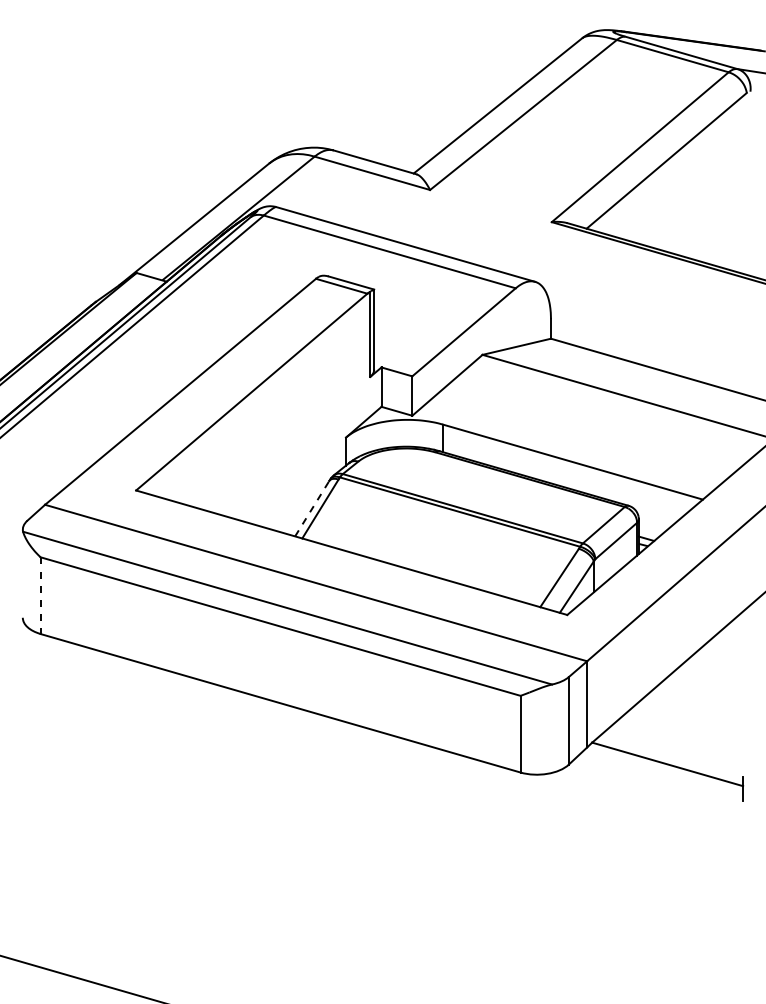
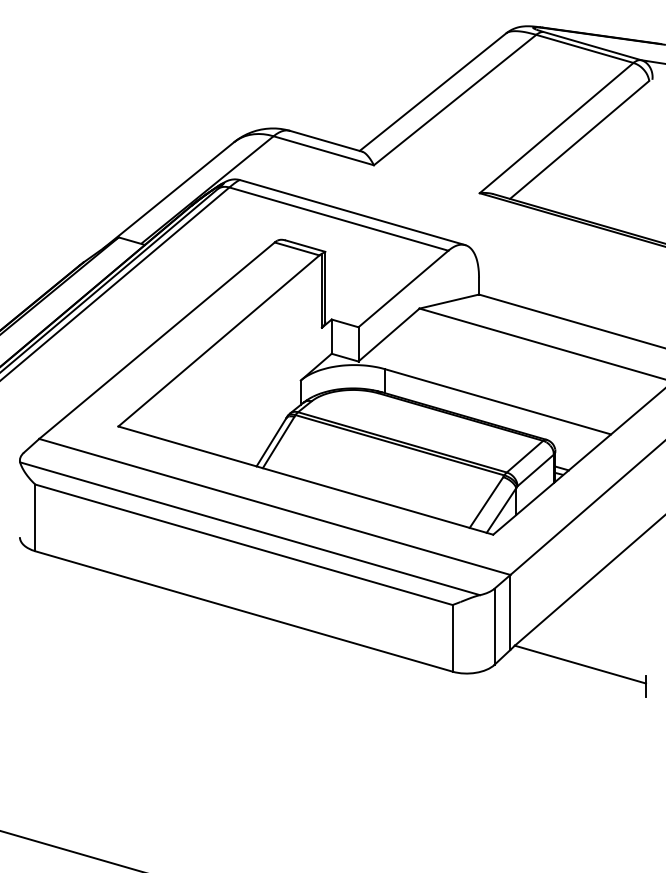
line: (312, 508) -> (271, 442), dashed -> solid
line: (40, 596) -> (35, 518), dashed -> solid

